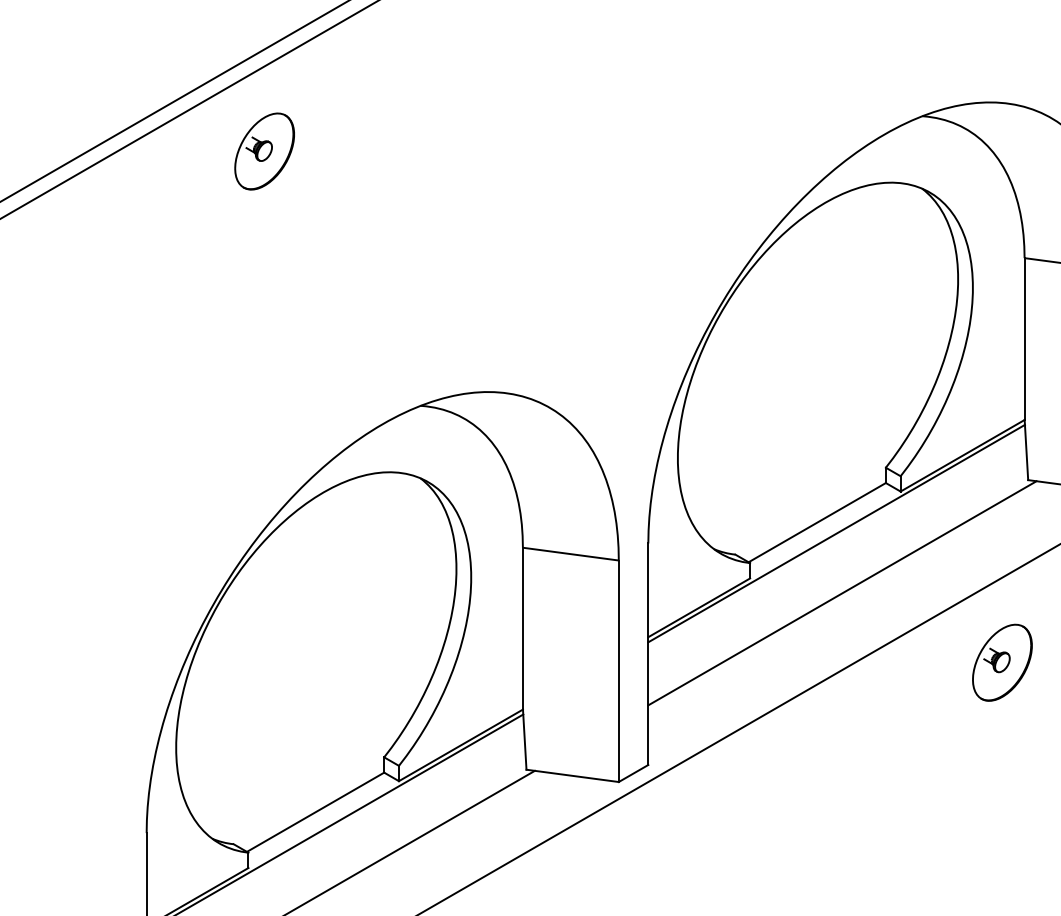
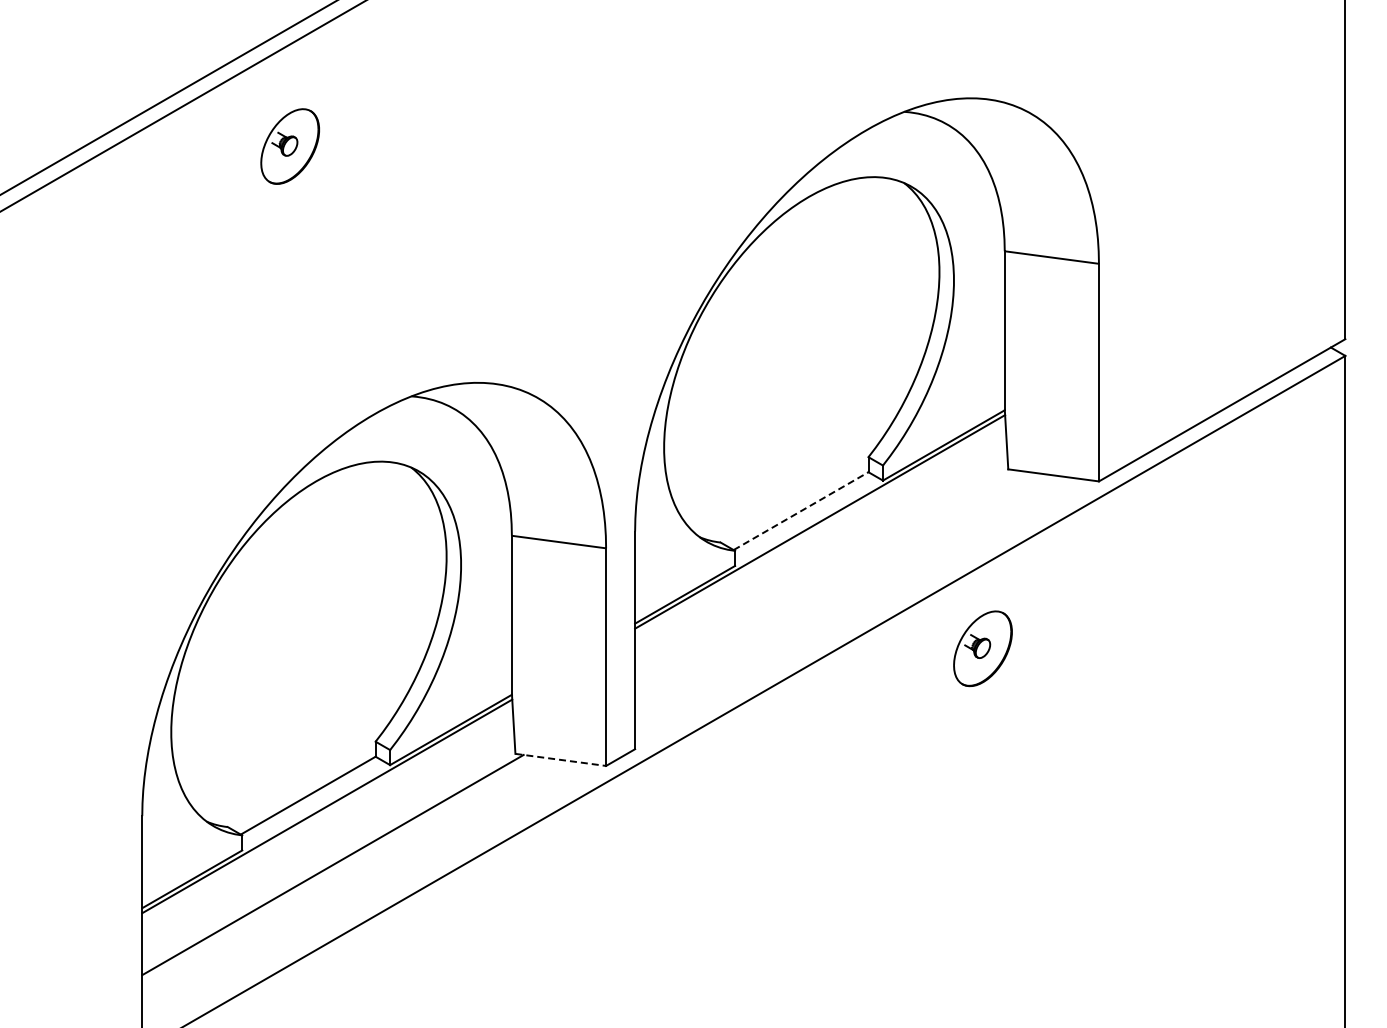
part: (263, 151) -> (289, 146), moved
line: (817, 523) -> (801, 511), solid -> dashed
line: (842, 593) -> (825, 580), removed
line: (572, 775) -> (560, 759), solid -> dashed

